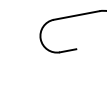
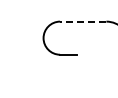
line: (75, 15) -> (82, 21), solid -> dashed

